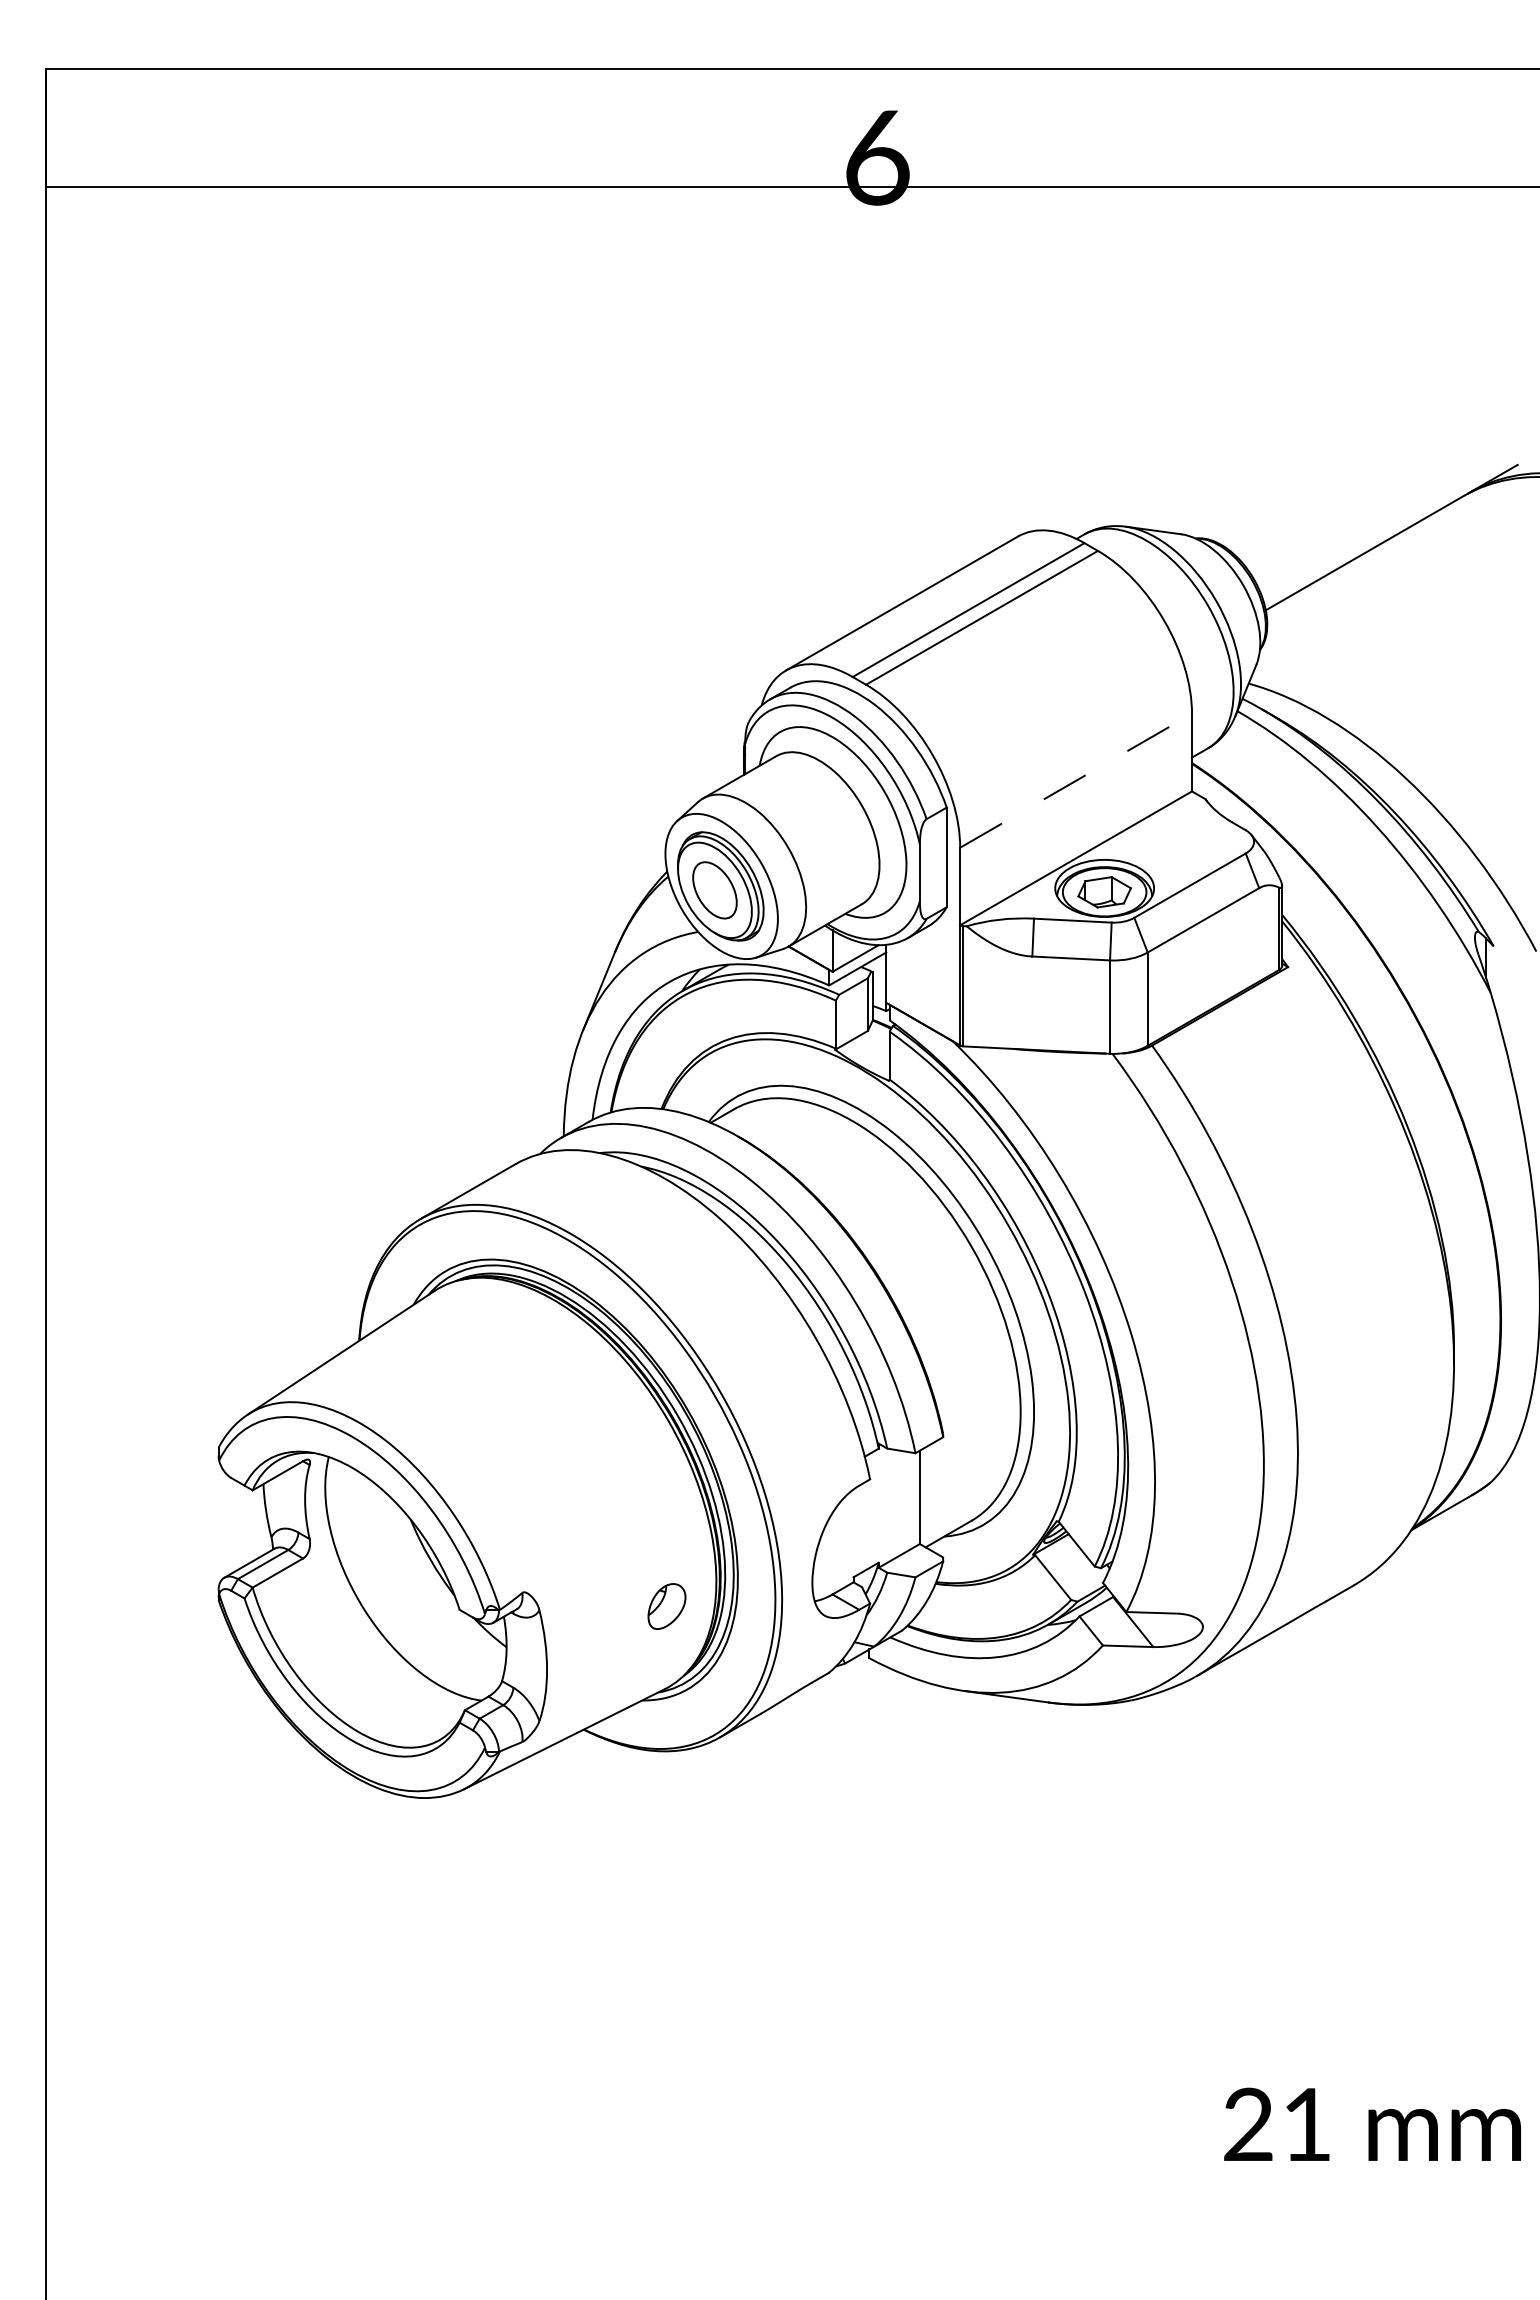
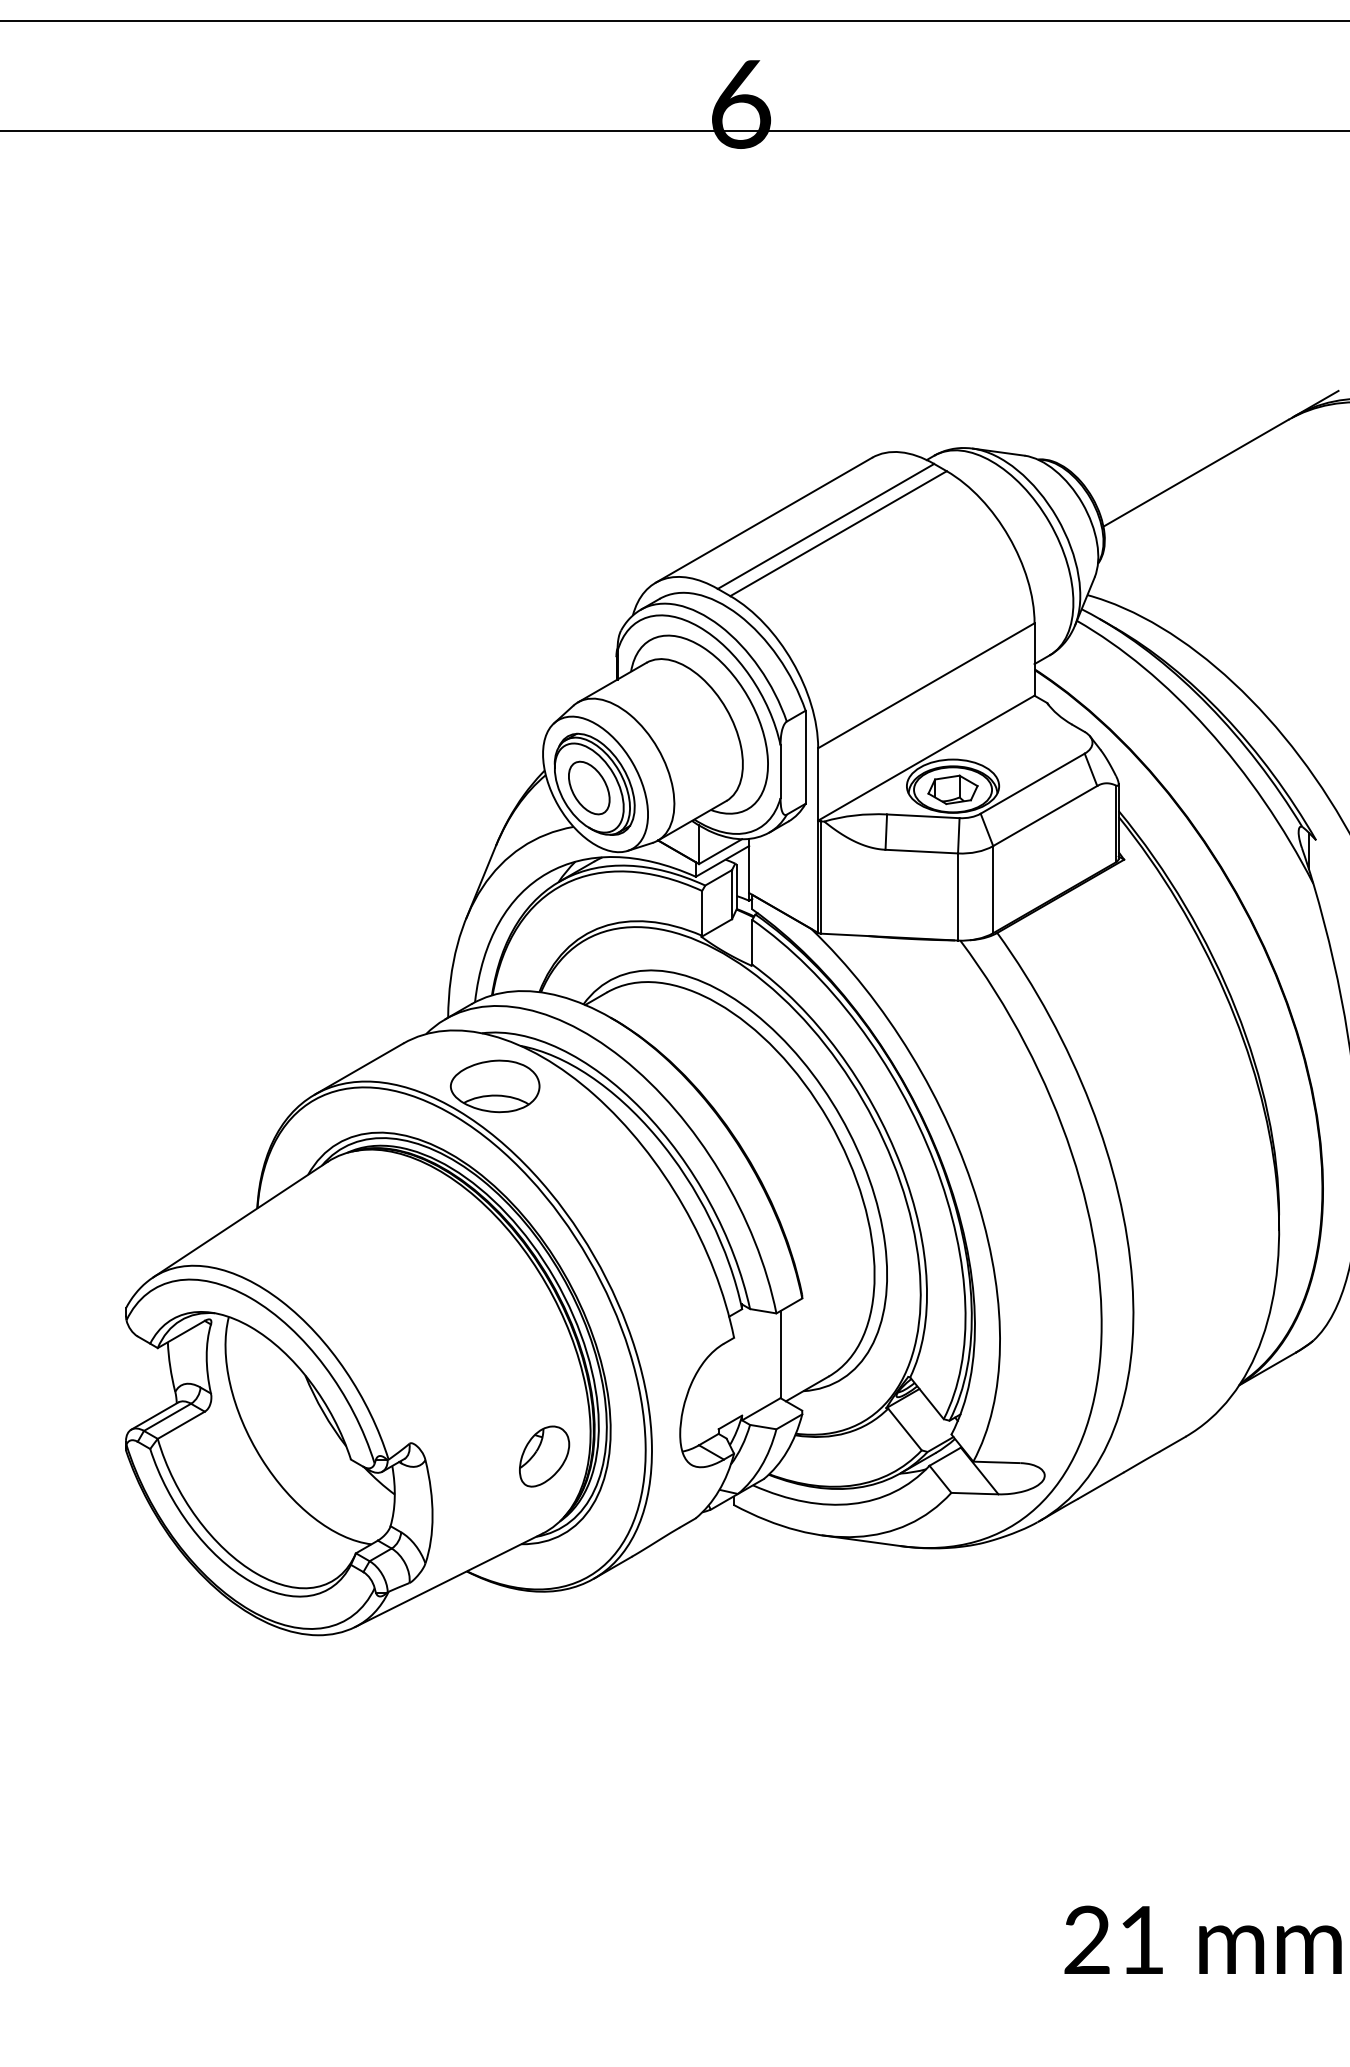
line: (1076, 780) -> (926, 685), dashed -> solid
part: (613, 1209) -> (494, 1085), added
part: (666, 1606) -> (544, 1456), size x1.43

